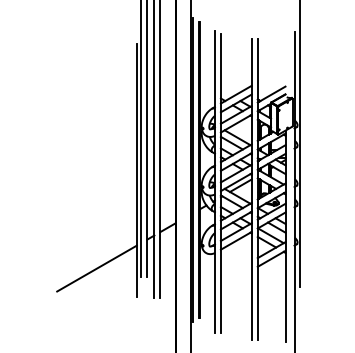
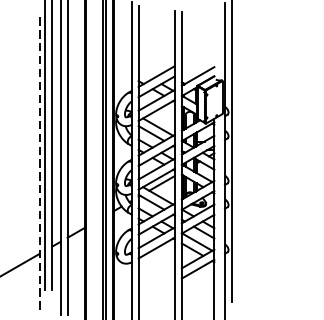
line: (136, 171) -> (39, 166), solid -> dashed

